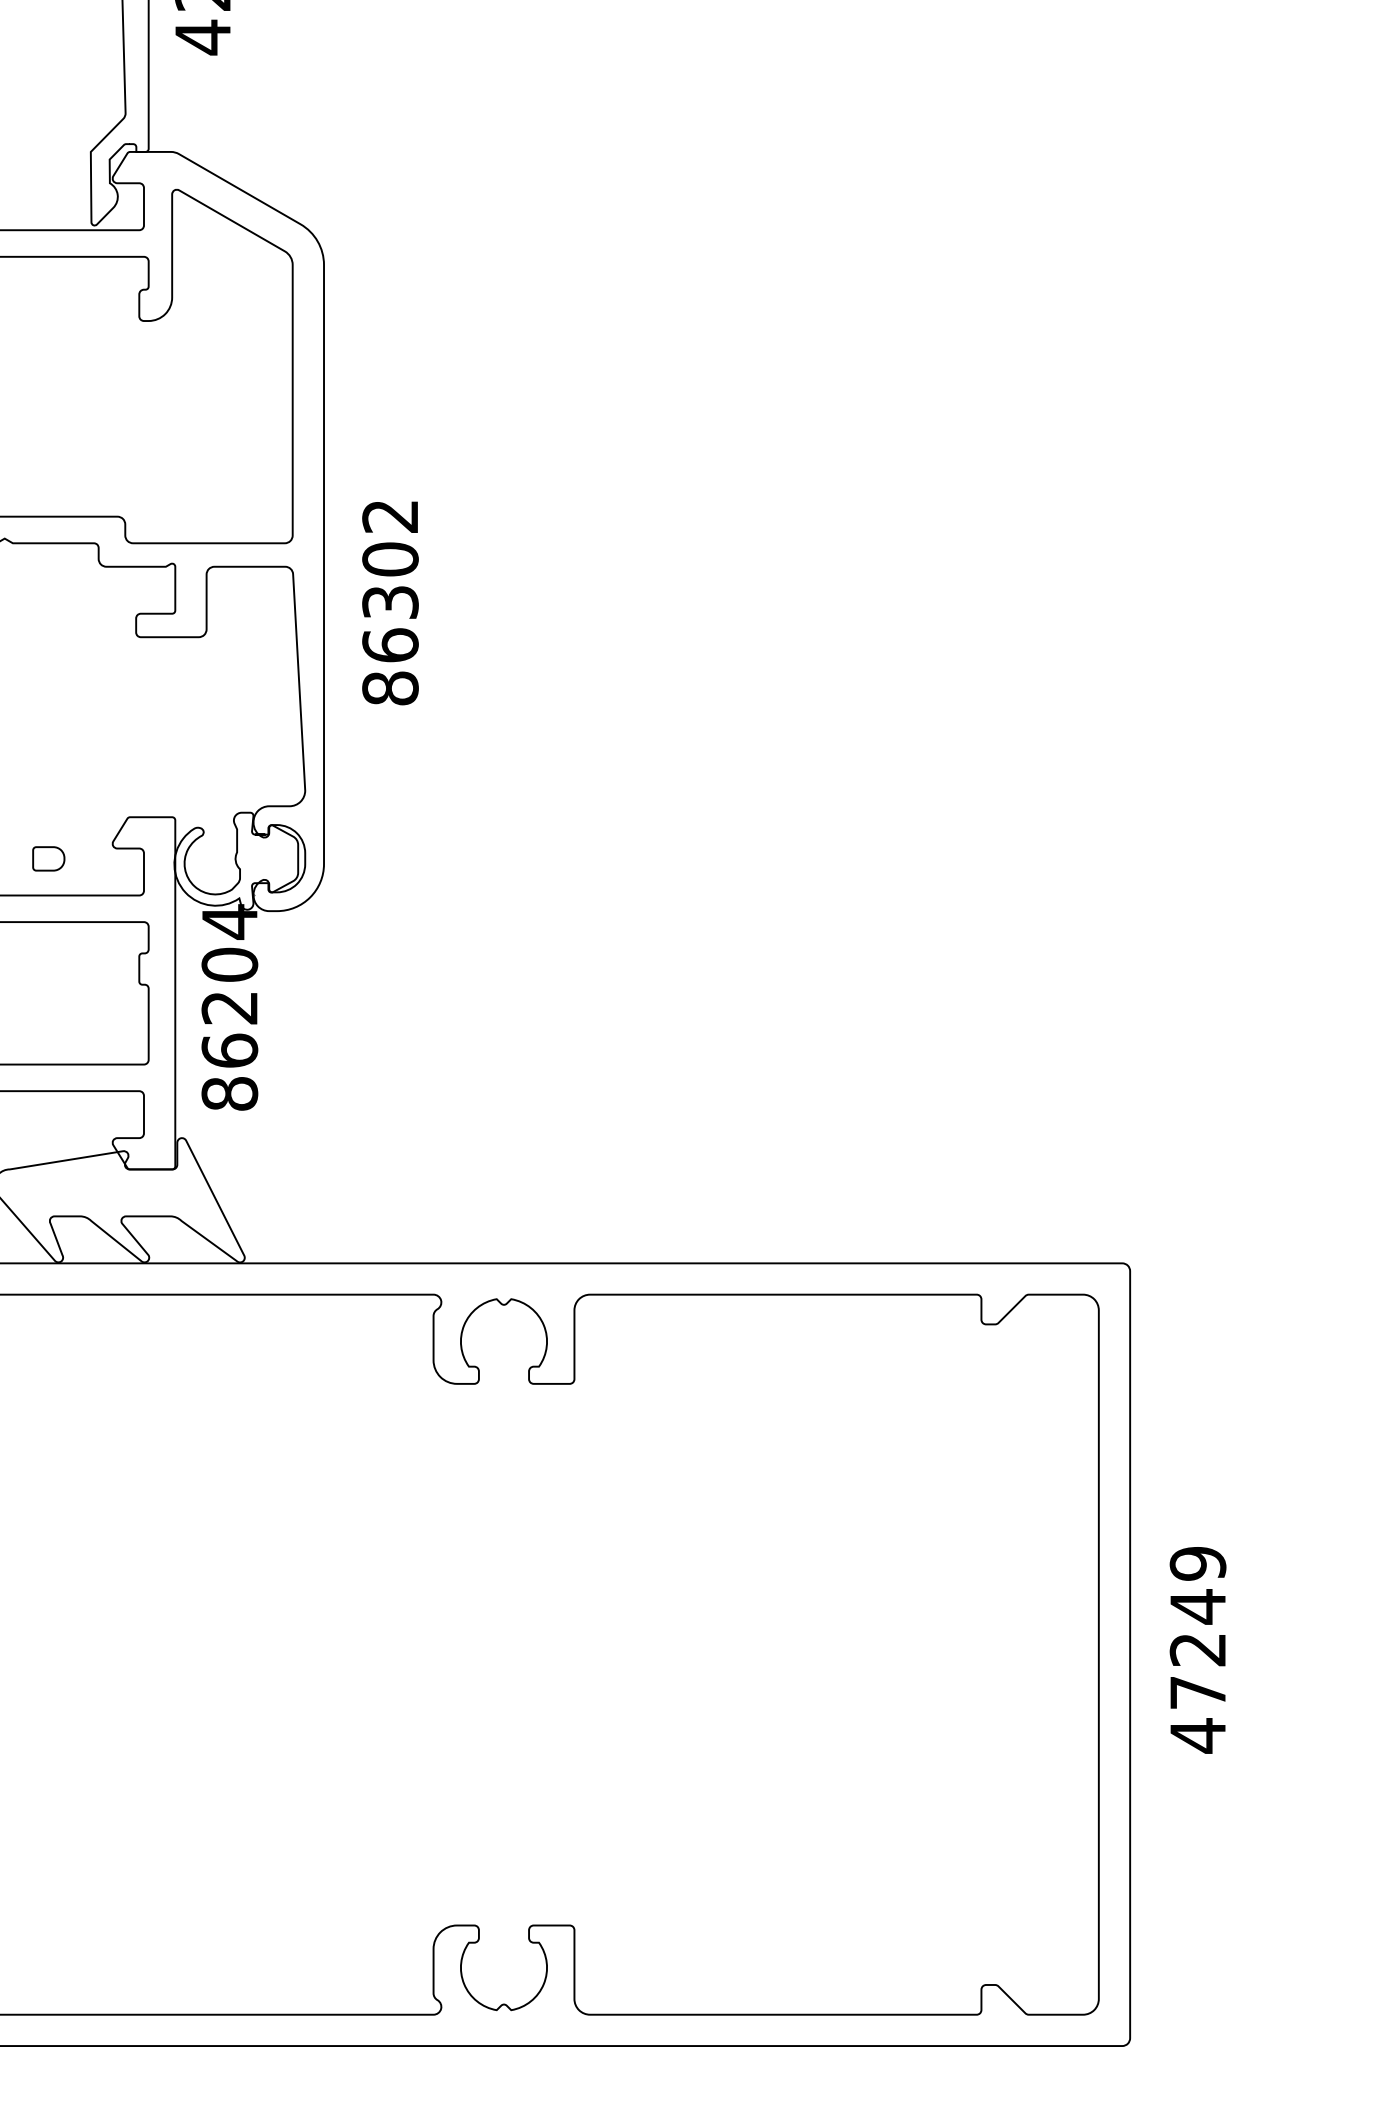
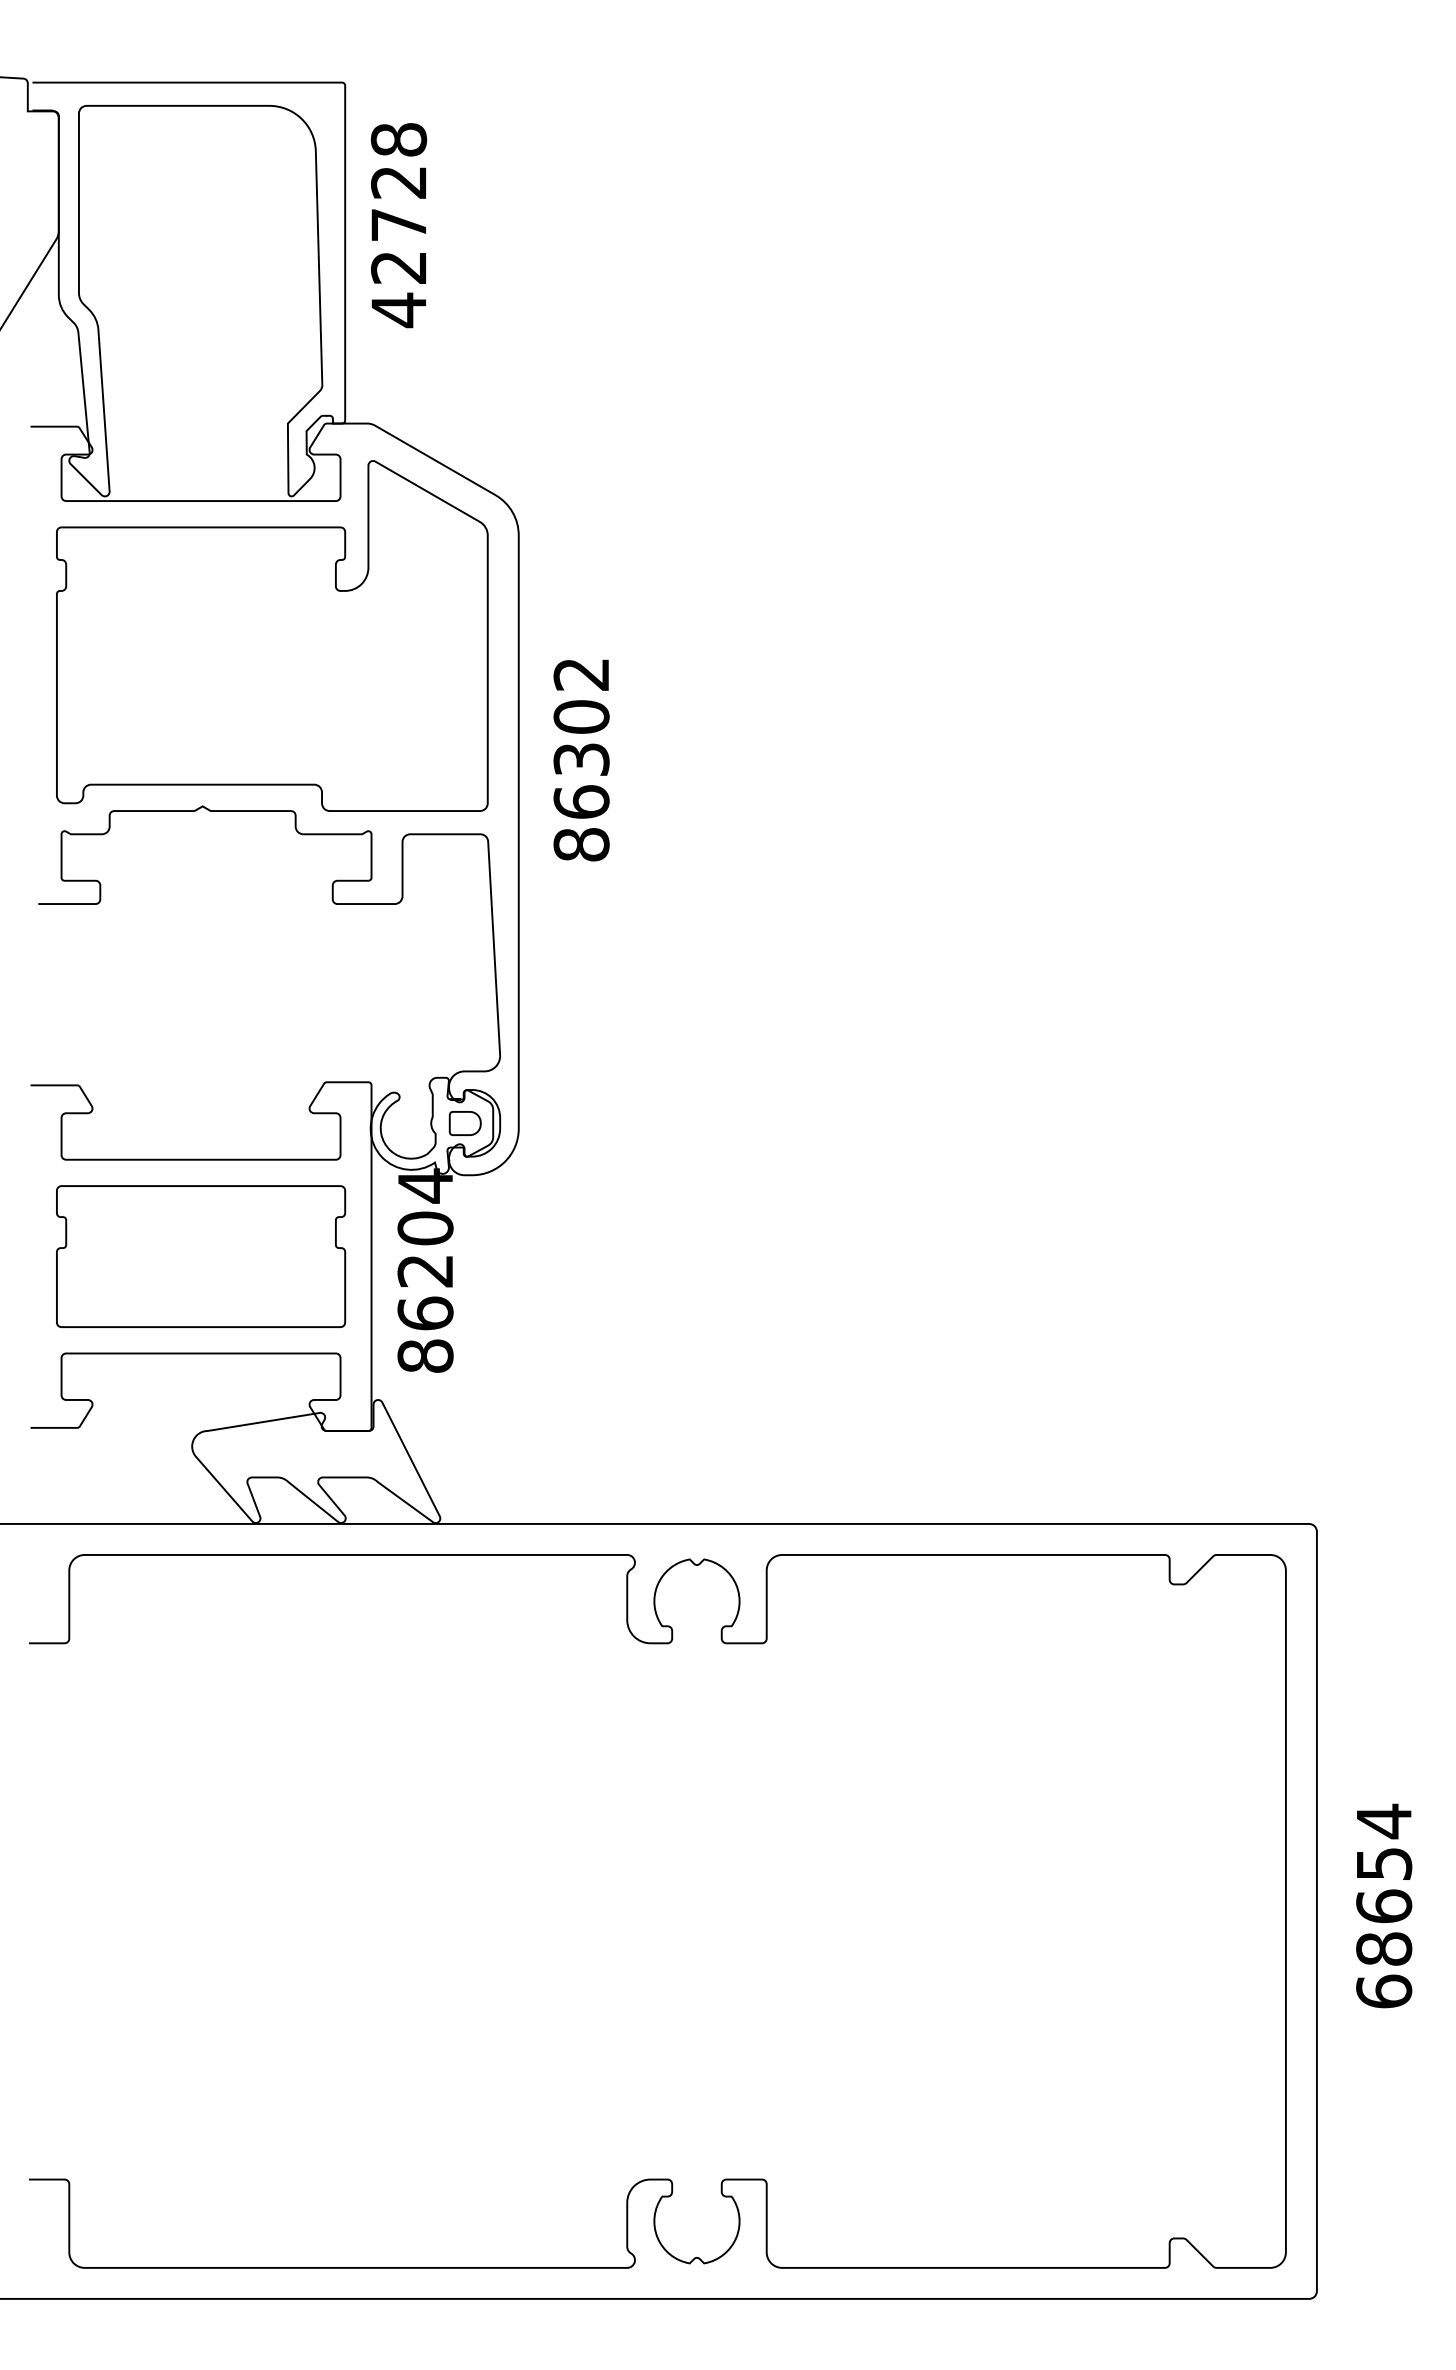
text: (390, 603) -> (581, 760), moved
part: (48, 858) -> (464, 1123), moved
text: (1198, 1649) -> (1384, 1906), 47249 -> 68654

